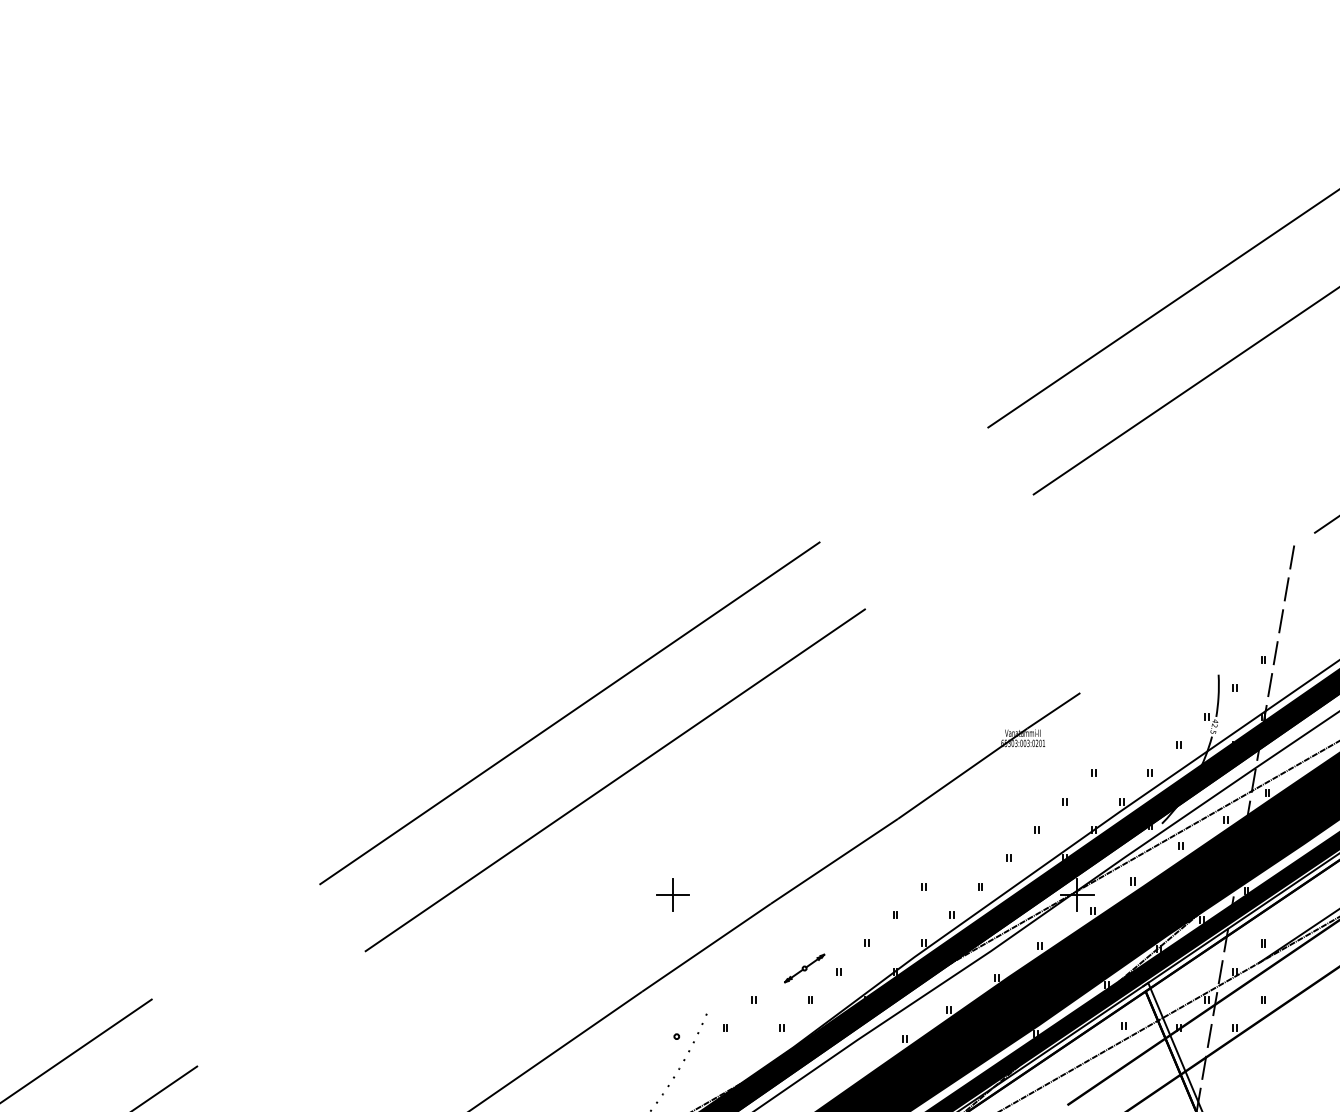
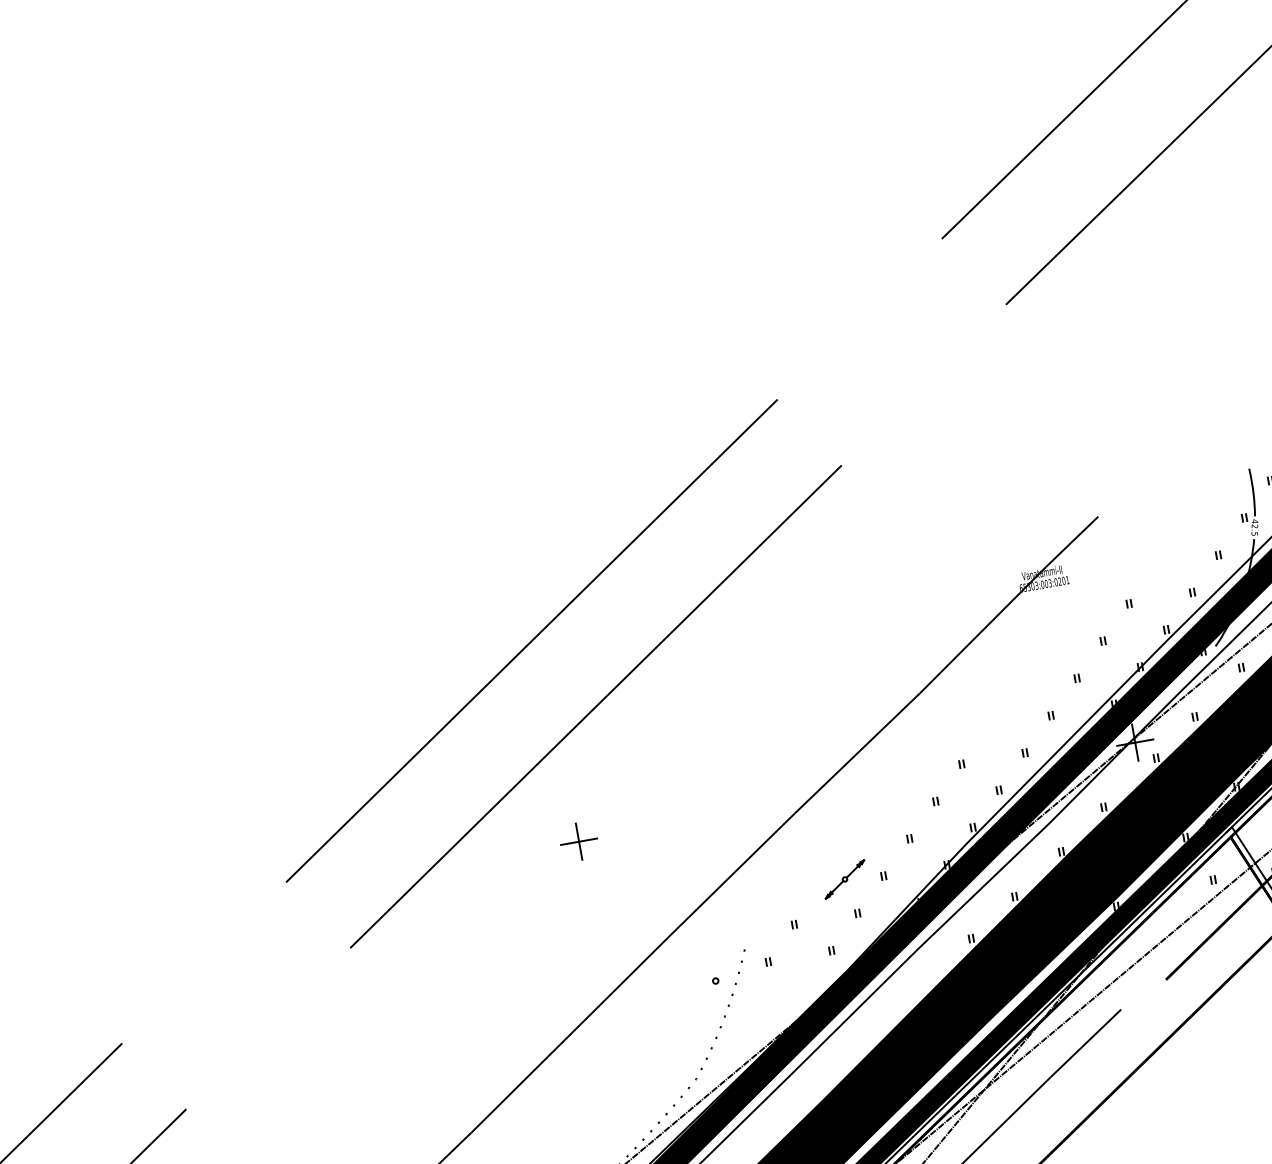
part: (672, 894) -> (578, 841), moved

